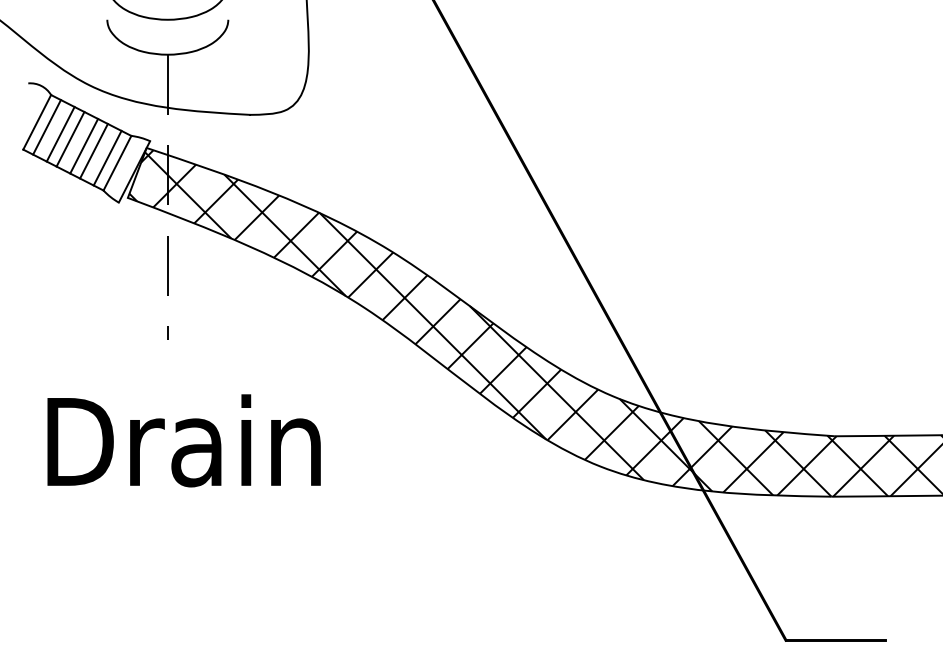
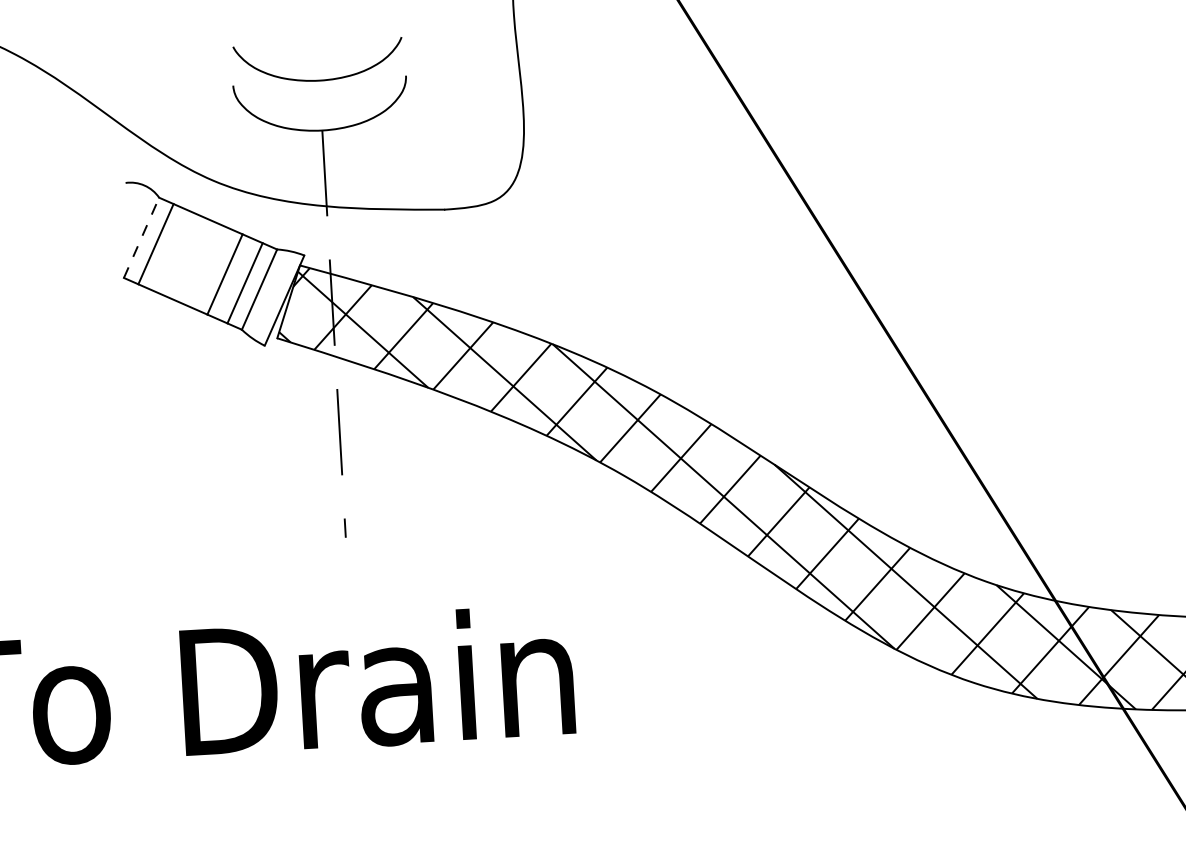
line: (37, 122) -> (141, 238), solid -> dashed
line: (60, 134) -> (175, 253), removed
line: (70, 139) -> (190, 259), removed
line: (84, 145) -> (210, 267), removed

